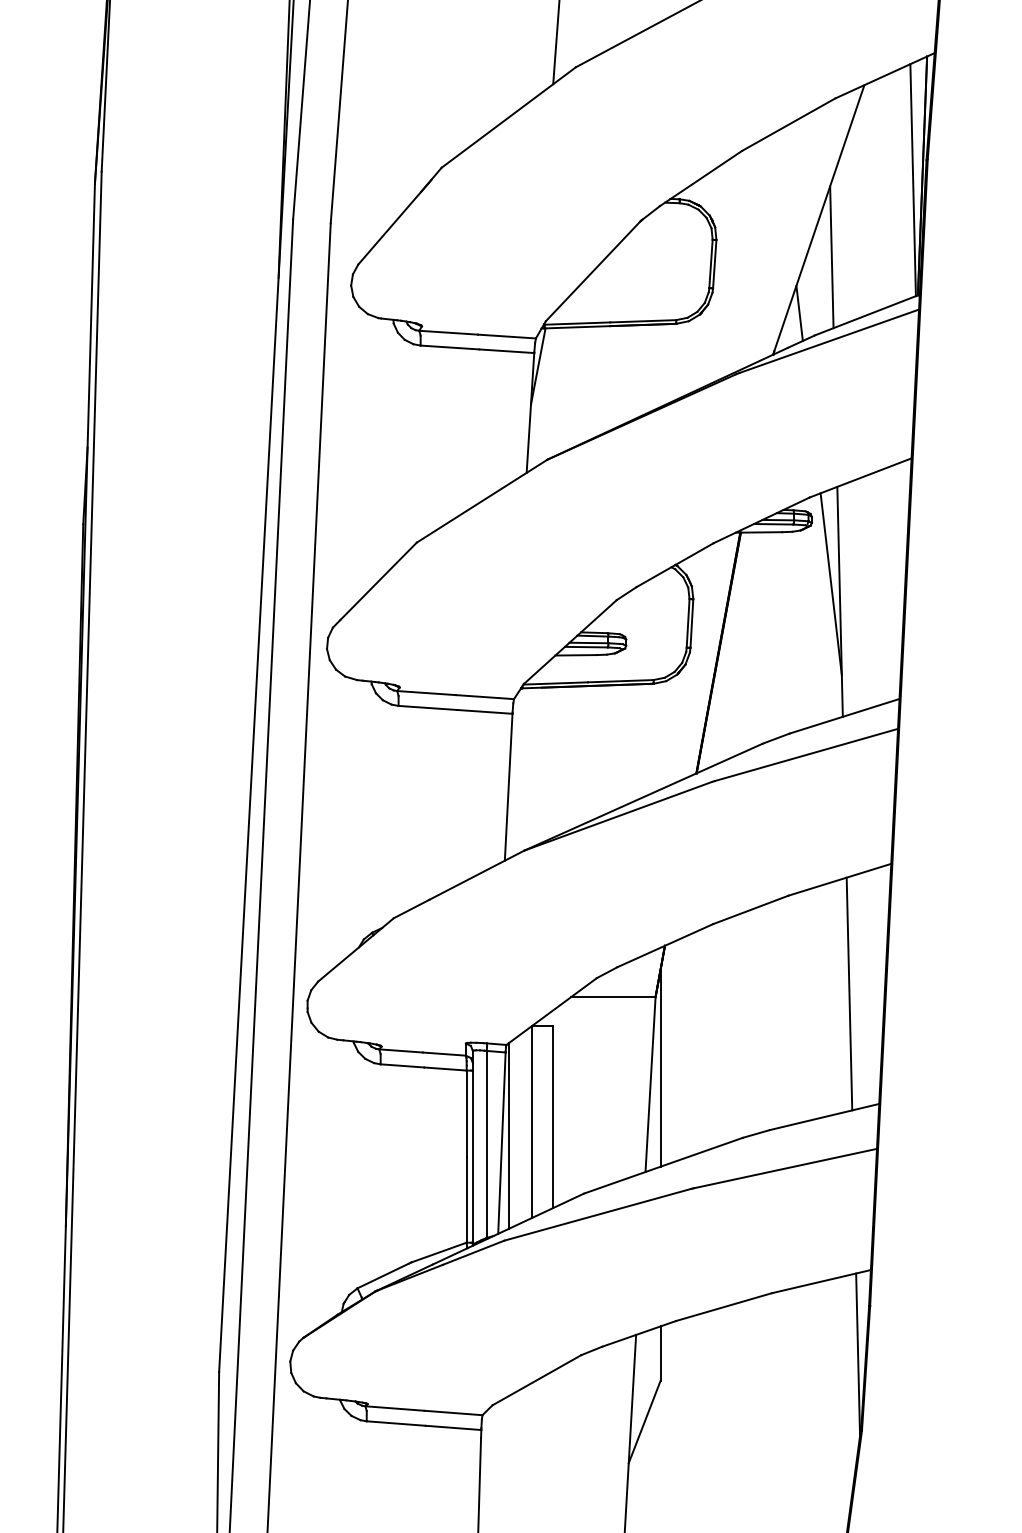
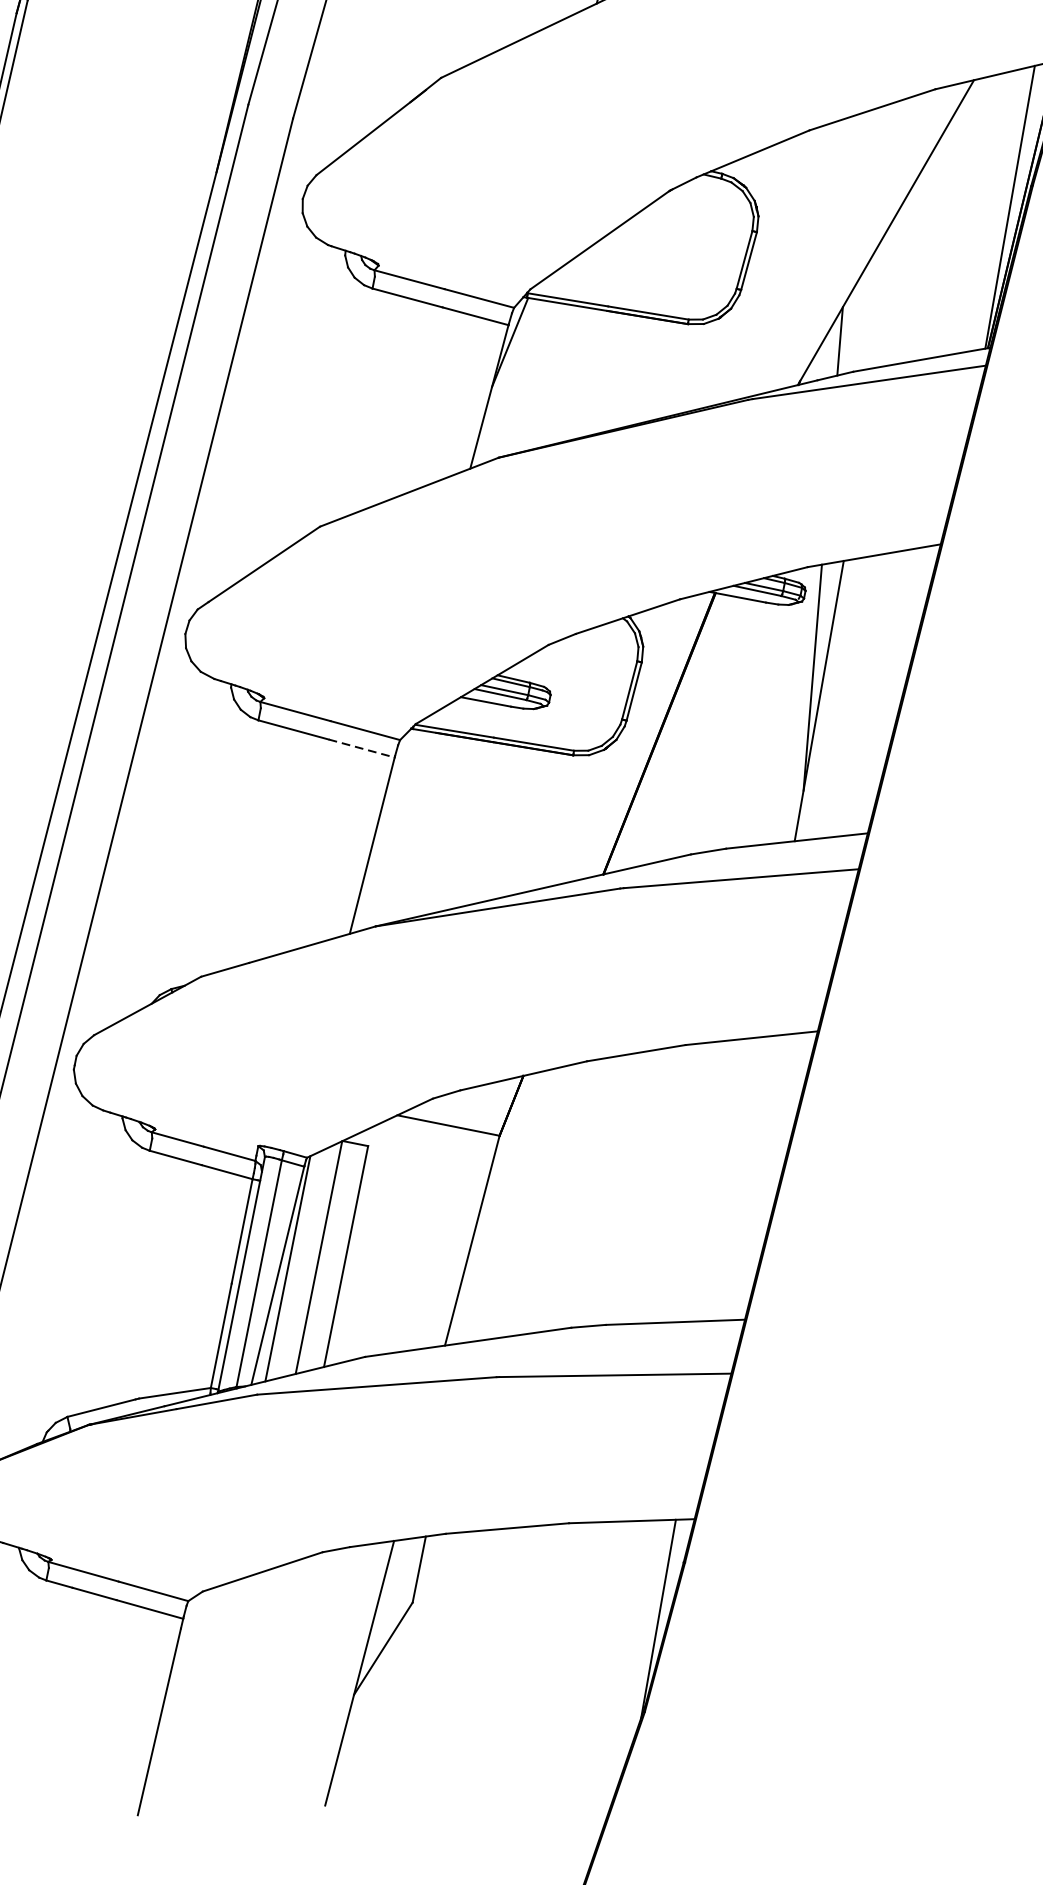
line: (831, 257) -> (892, 281), removed
line: (484, 711) -> (361, 747), solid -> dashed
line: (849, 993) -> (735, 1178), removed
line: (660, 1067) -> (488, 1222), removed

